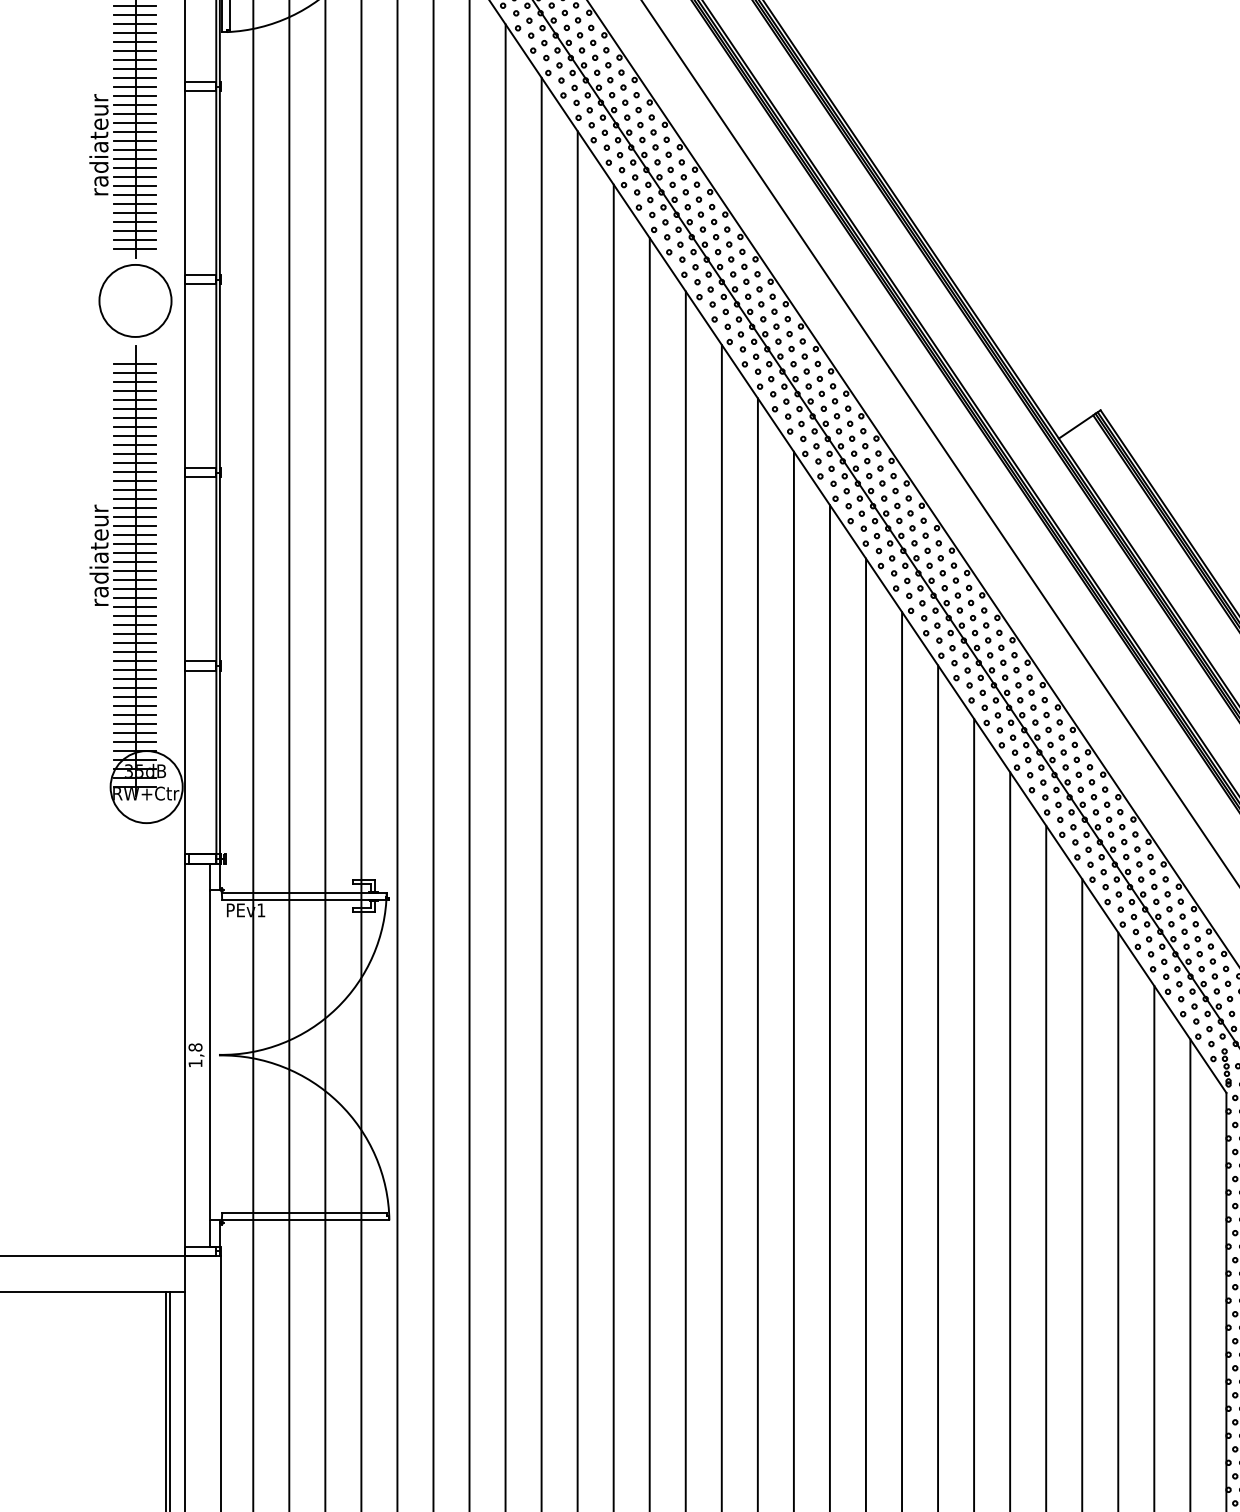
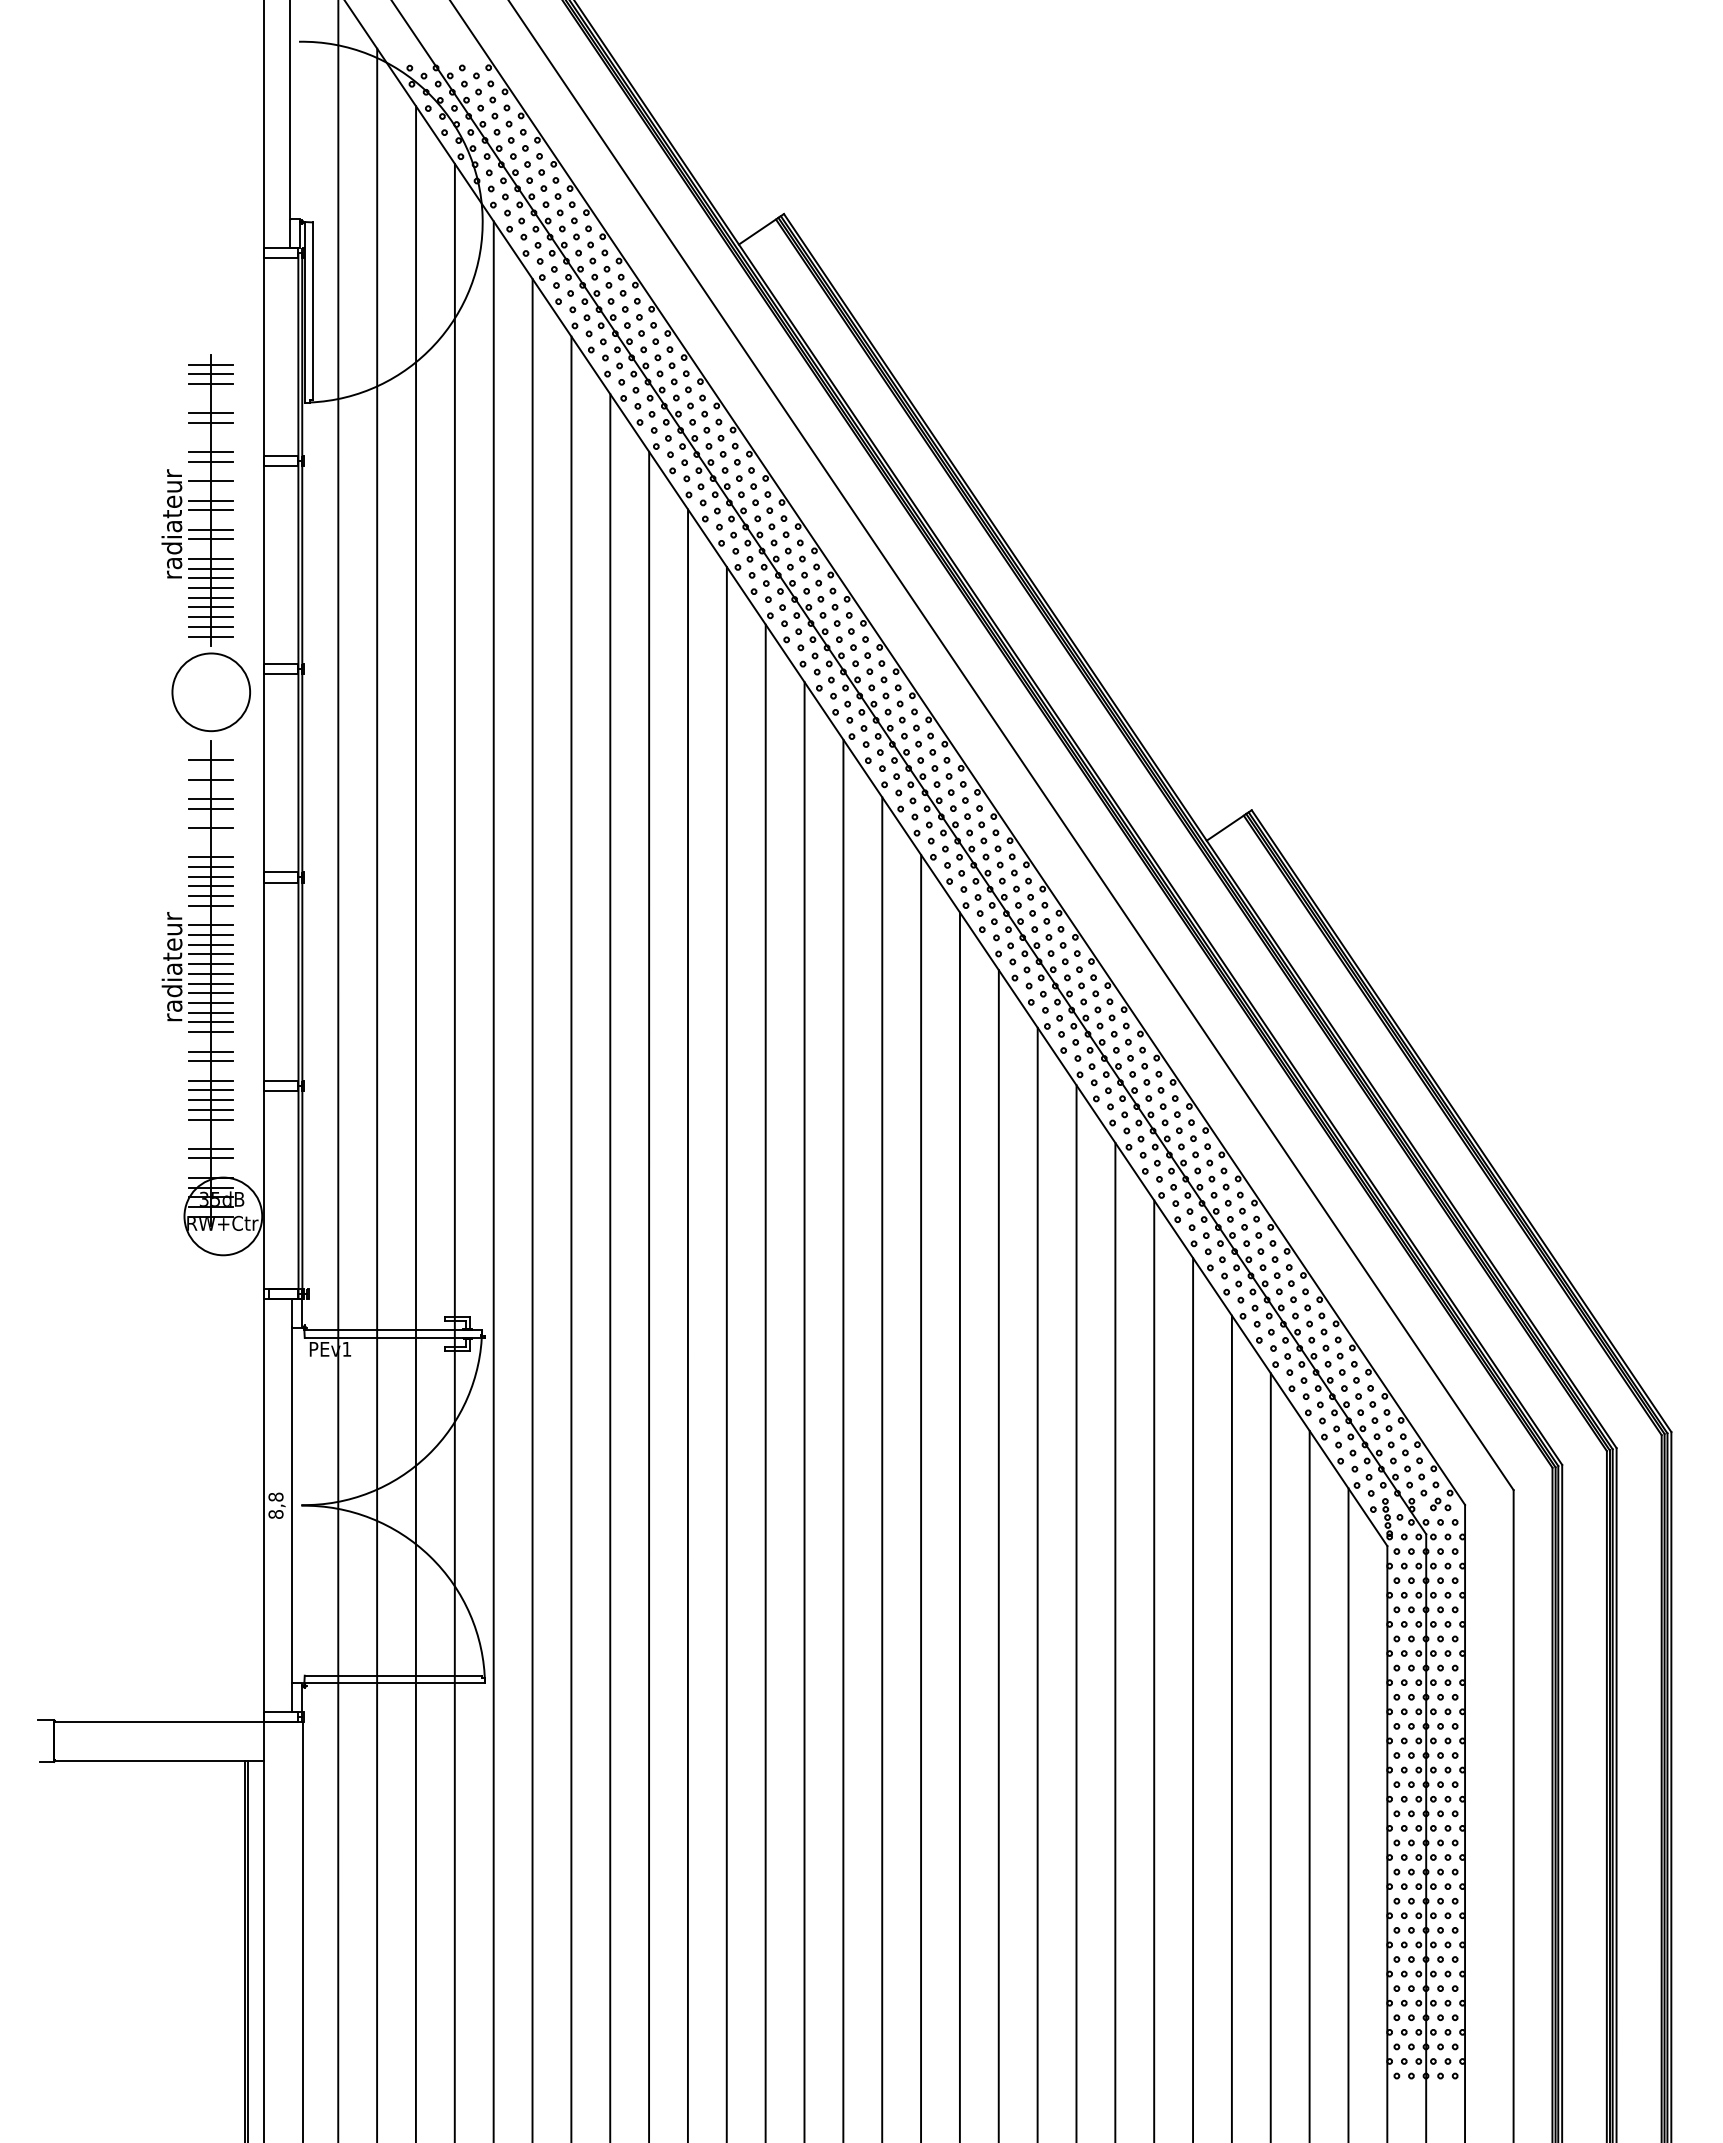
line: (134, 23) -> (210, 393), removed
line: (134, 33) -> (210, 403), removed
line: (134, 59) -> (210, 432), removed
line: (134, 69) -> (210, 442), removed
line: (134, 96) -> (210, 471), removed
line: (134, 113) -> (210, 490), removed
line: (134, 141) -> (210, 520), removed
line: (134, 168) -> (210, 549), removed
line: (134, 372) -> (210, 769), removed
line: (134, 391) -> (210, 789), removed
line: (134, 417) -> (210, 818), removed
line: (134, 435) -> (210, 837), removed
line: (134, 444) -> (210, 847), removed
line: (134, 507) -> (210, 915), removed
line: (134, 624) -> (210, 1041), removed
line: (134, 651) -> (210, 1070), removed
line: (134, 706) -> (210, 1129), removed
line: (134, 714) -> (210, 1138), removed
line: (134, 742) -> (210, 1168), removed
text: (195, 1063) -> (275, 1514), 1,8 -> 8,8

